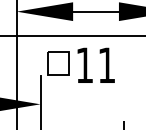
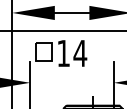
text: (107, 65) -> (80, 53), 11 -> 14

